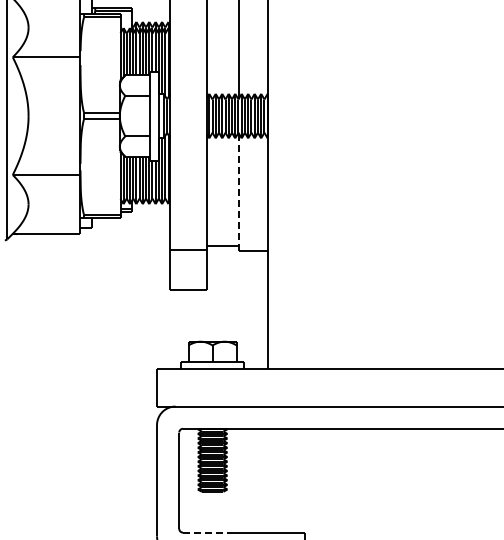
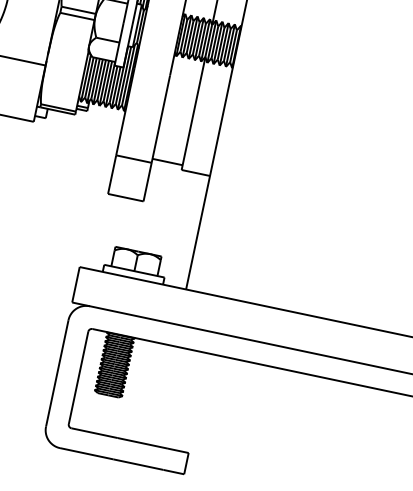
line: (238, 191) -> (193, 113), dashed -> solid
line: (207, 532) -> (95, 433), dashed -> solid

